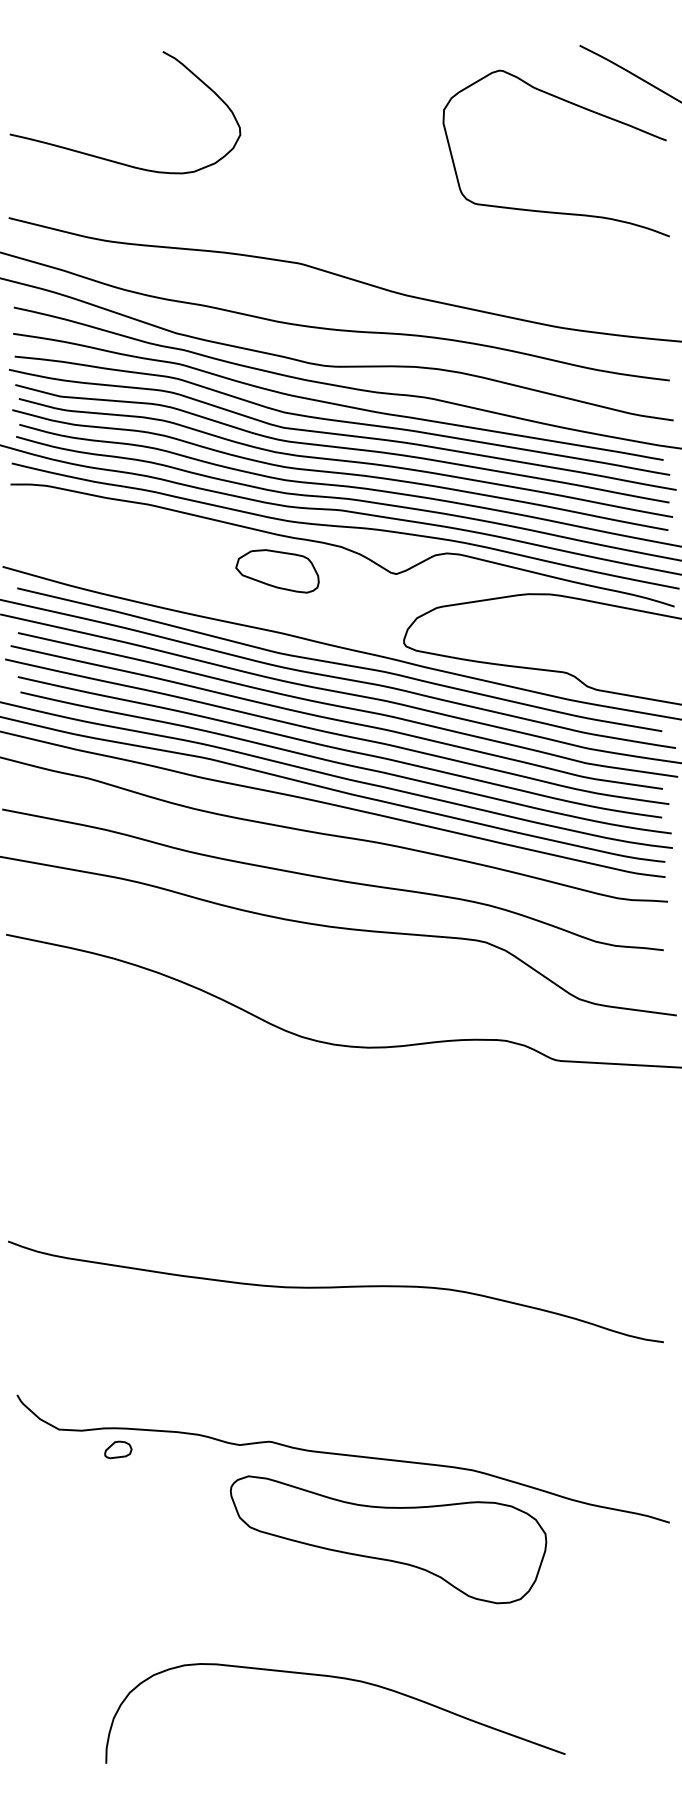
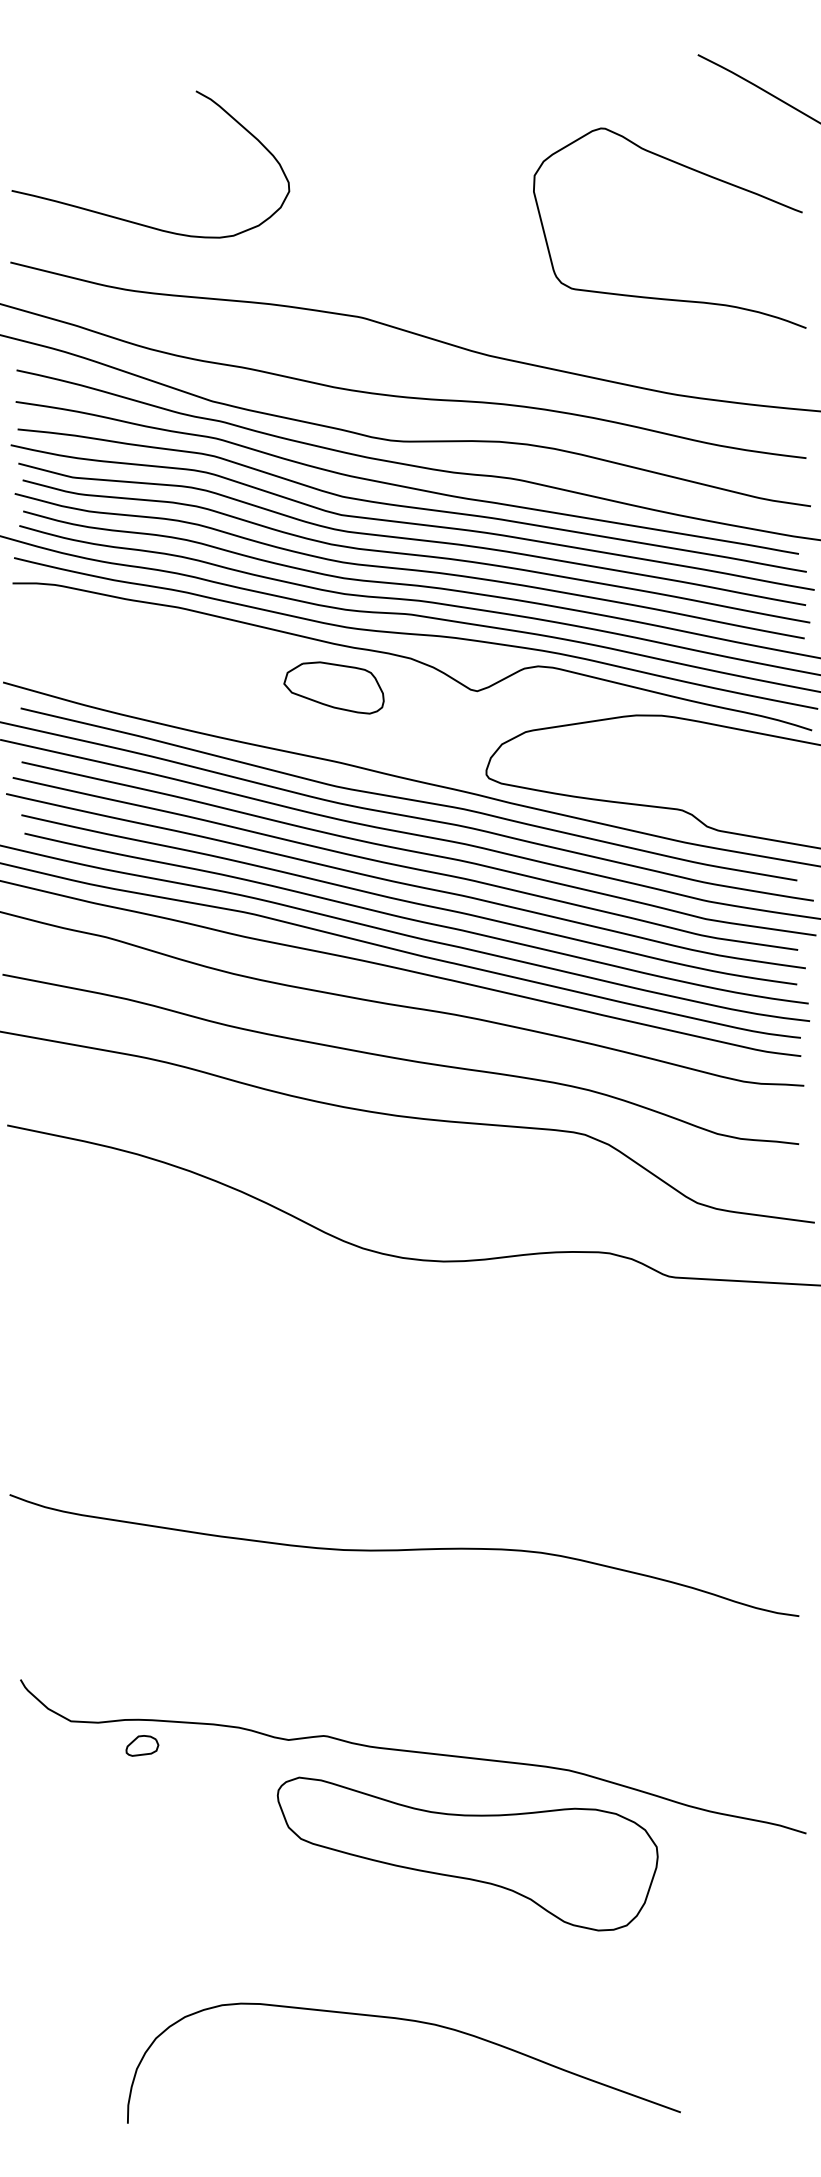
curve: (576, 106) -> (694, 171), moved
curve: (110, 159) -> (132, 220), moved

